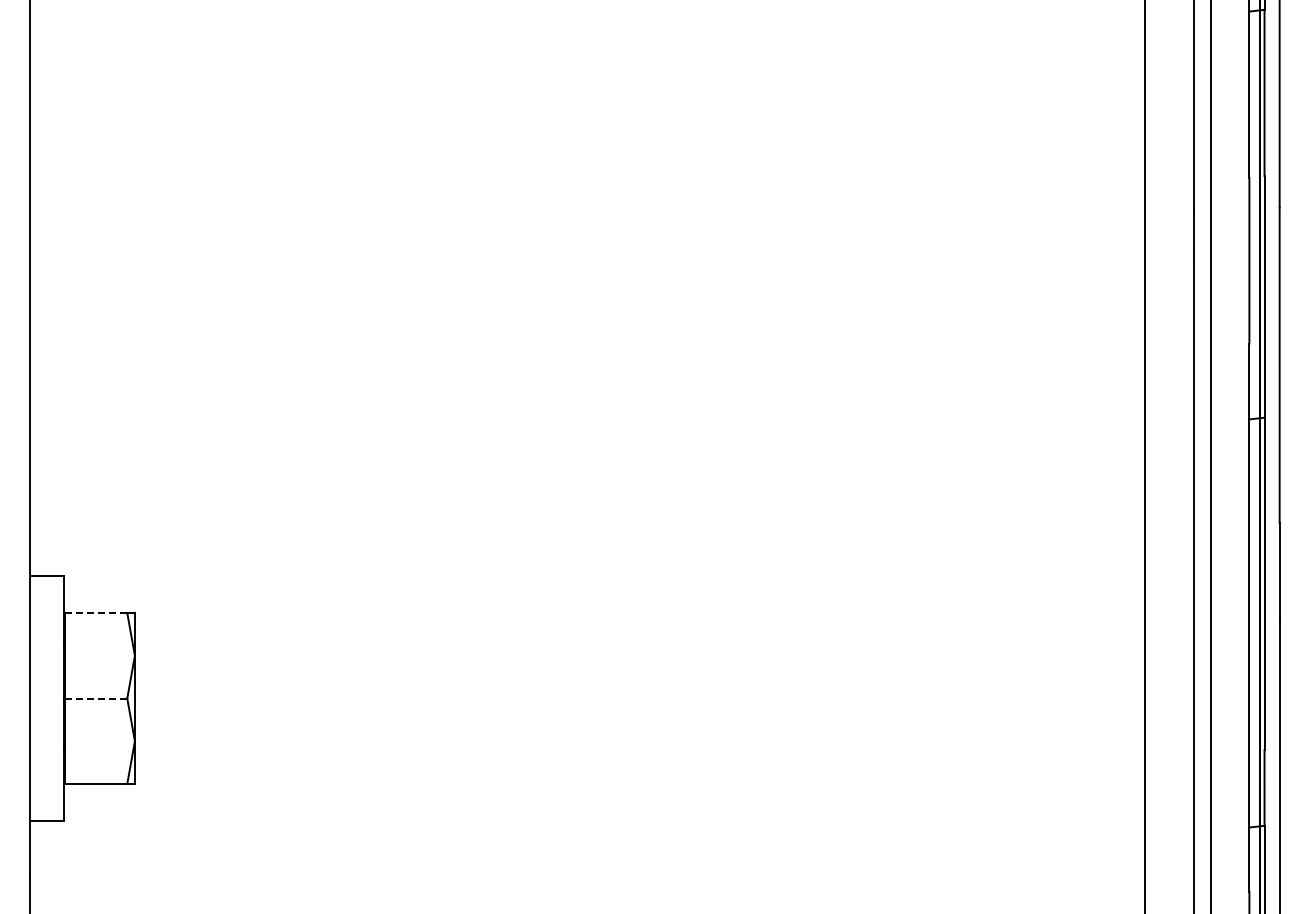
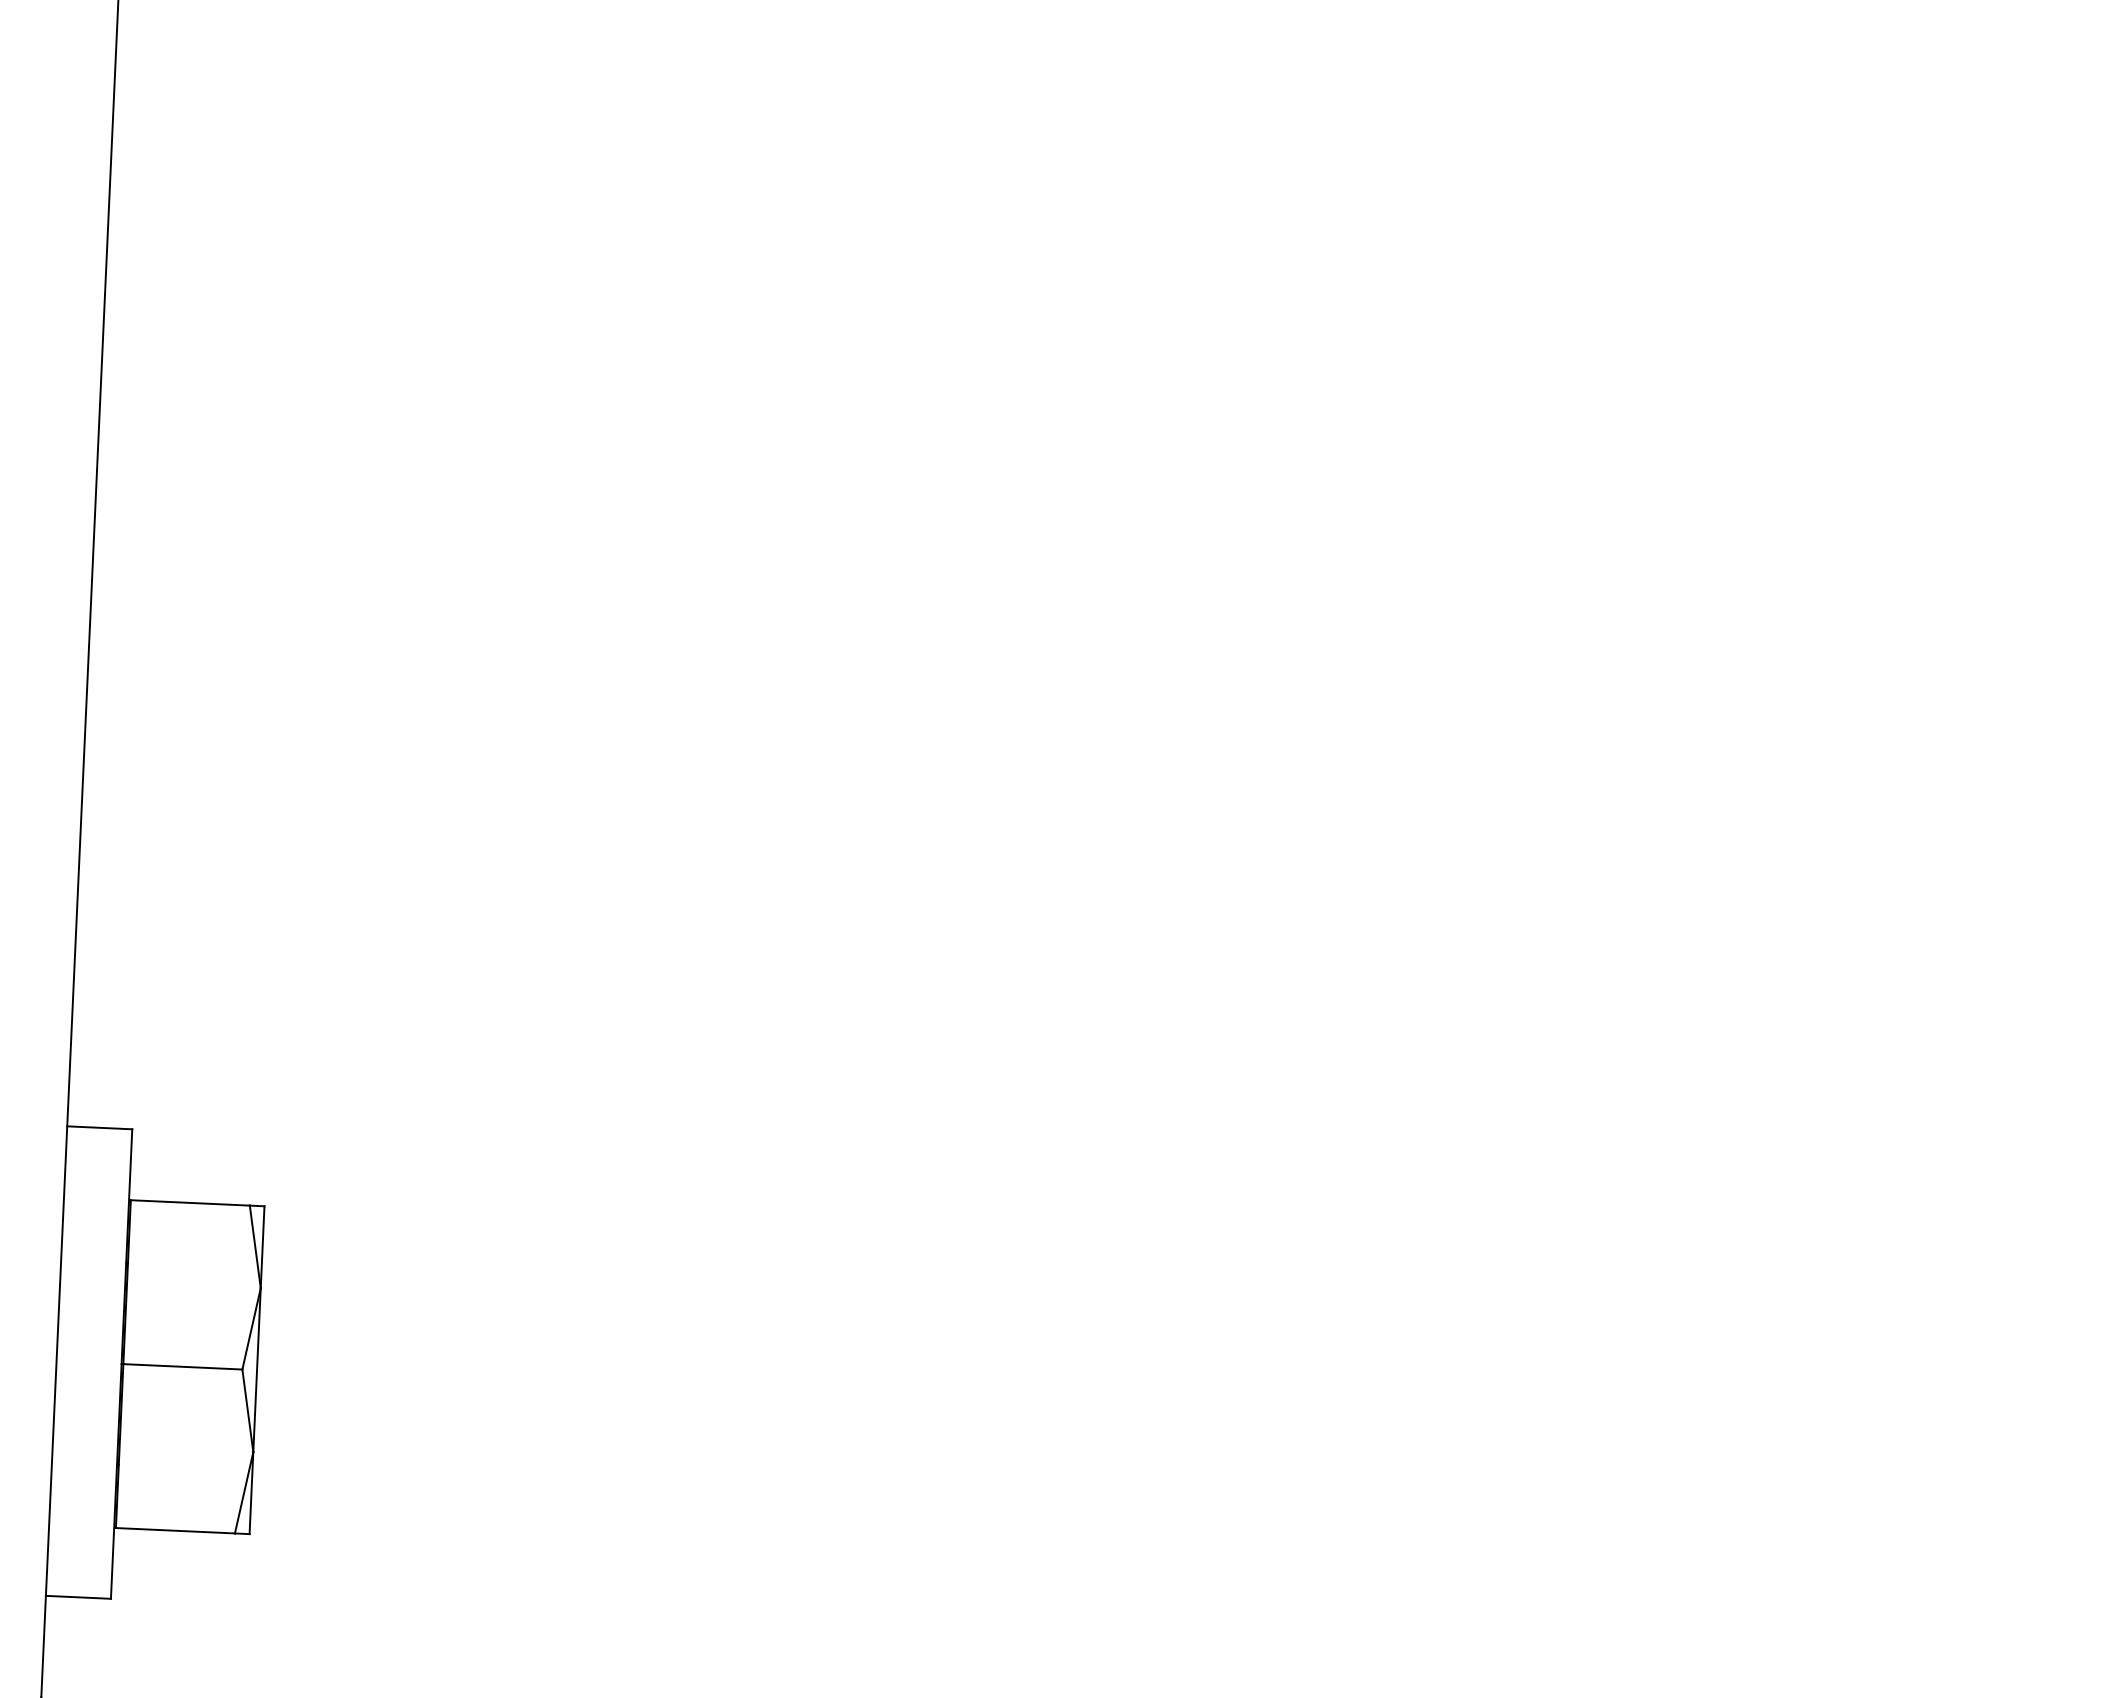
line: (96, 612) -> (190, 1202), dashed -> solid
line: (96, 698) -> (183, 1366), dashed -> solid

